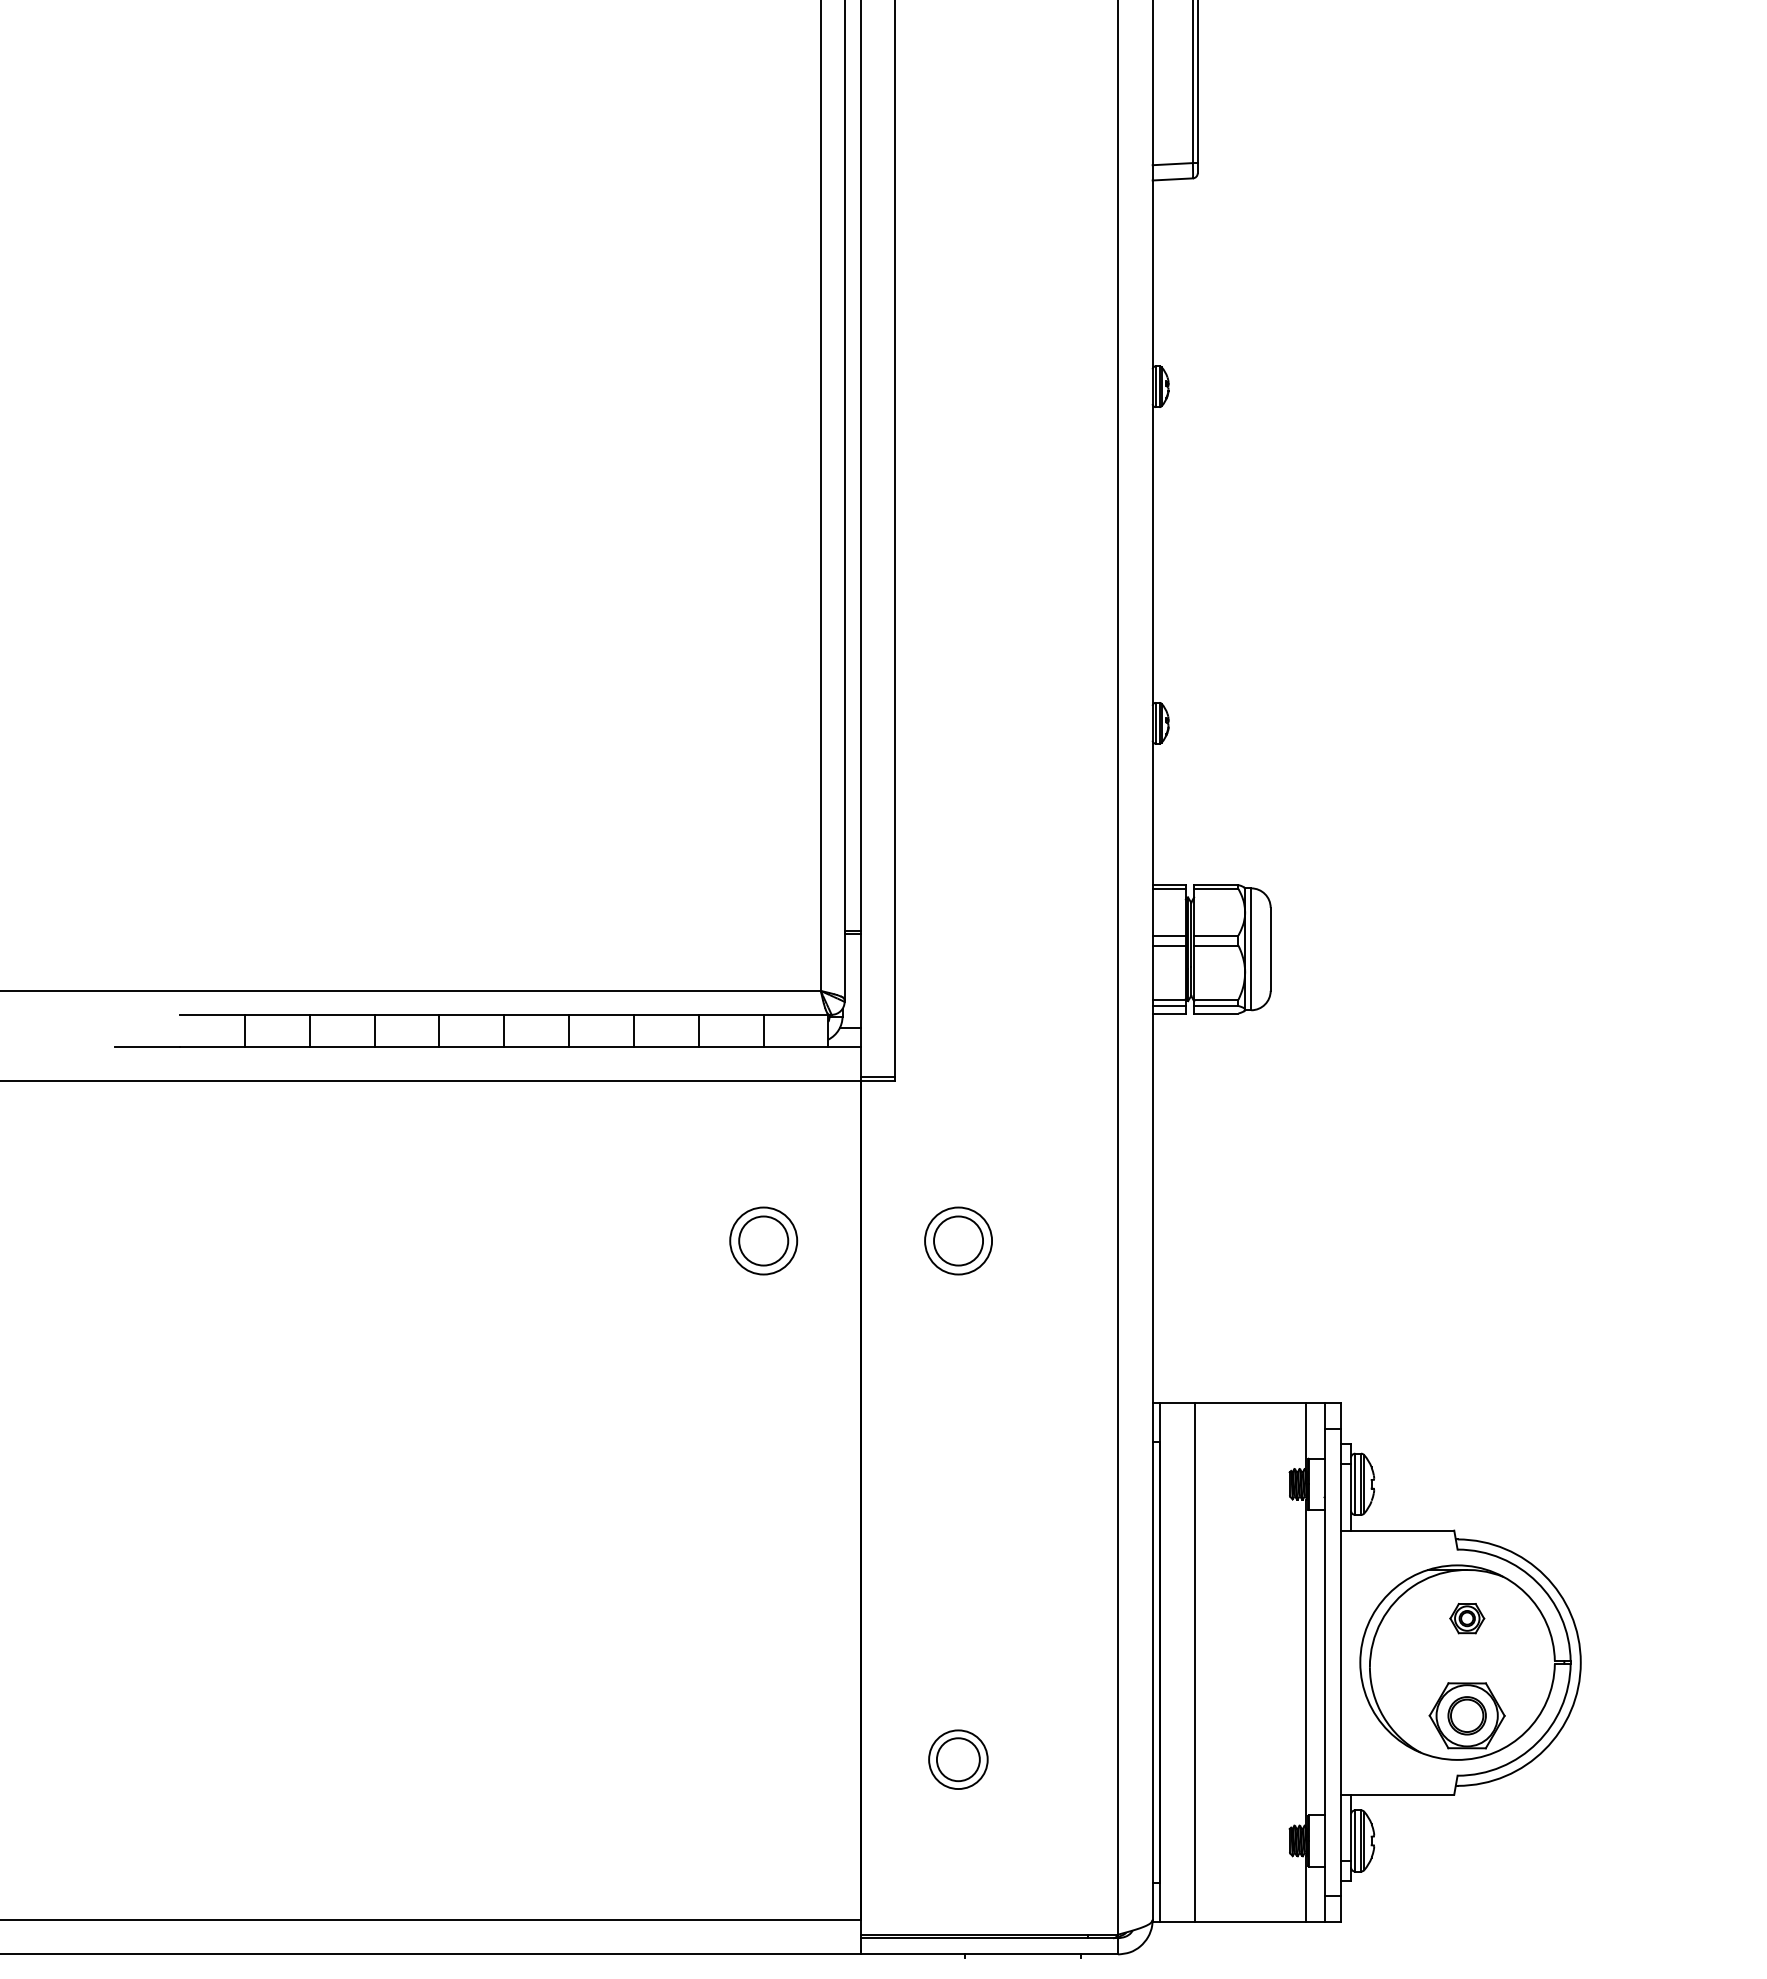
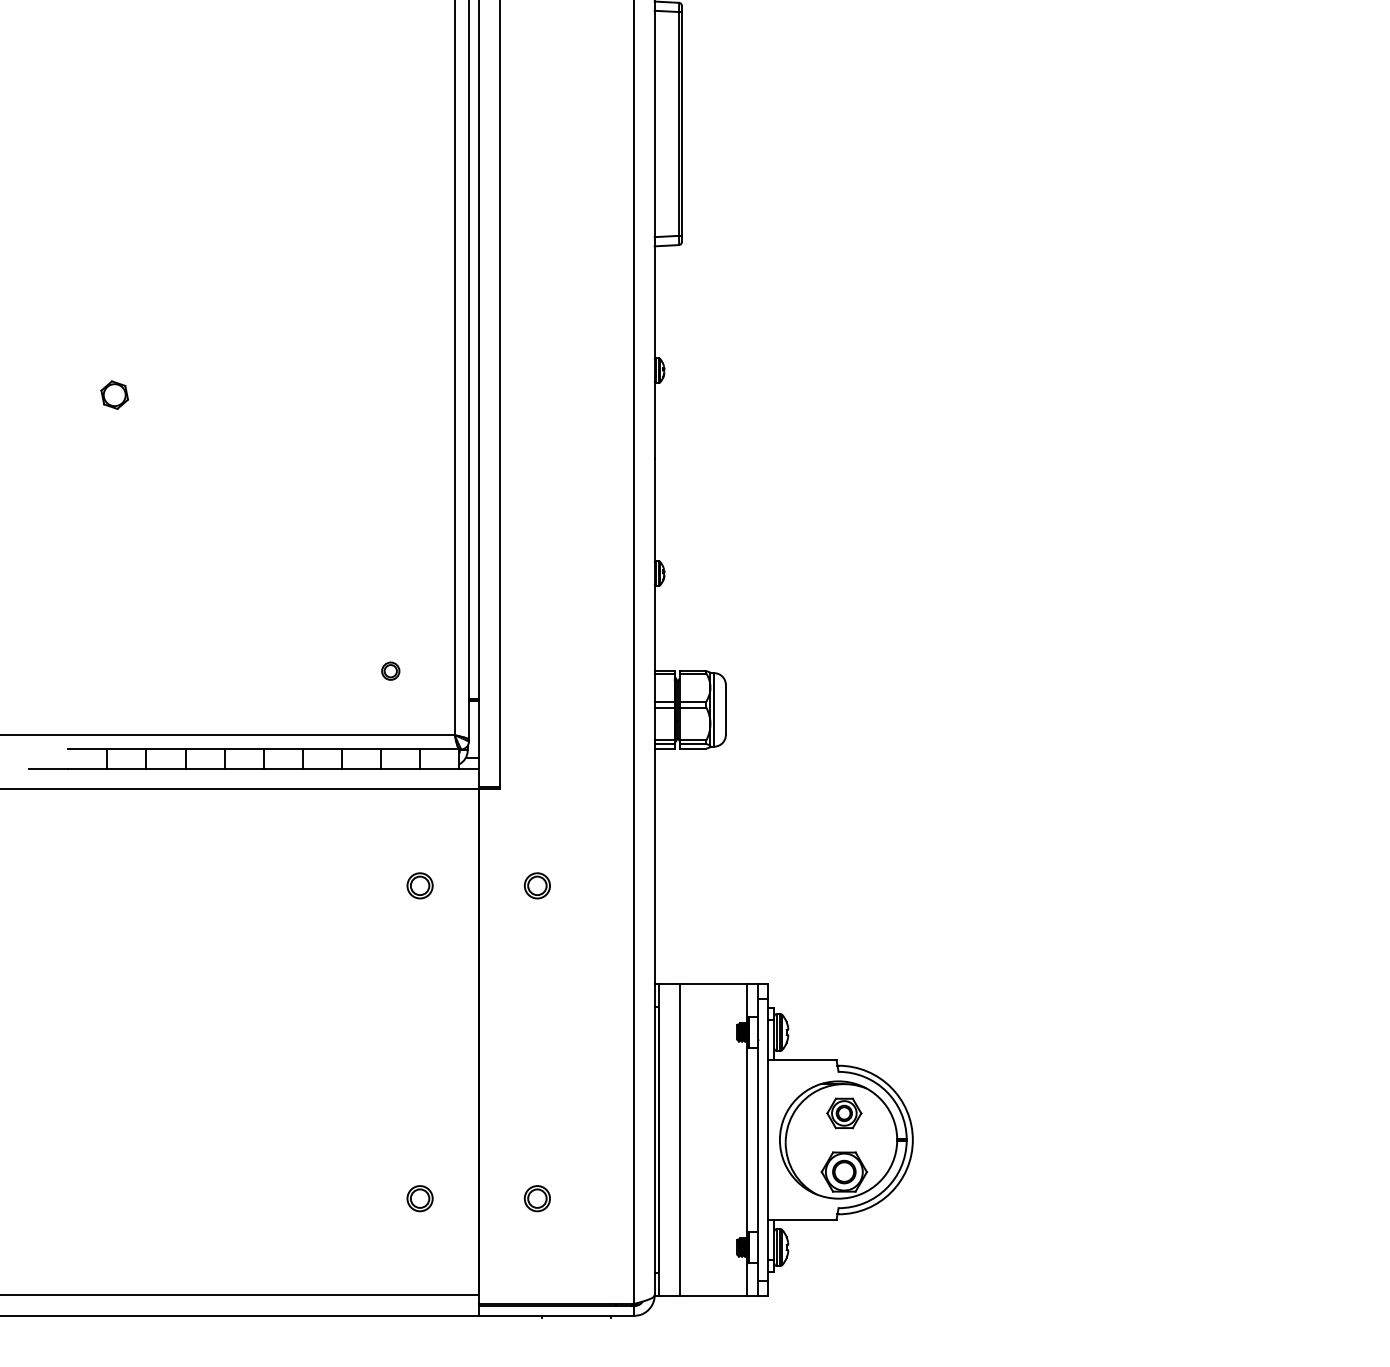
part: (256, 426) -> (114, 394), added
part: (714, 883) -> (390, 670), added
part: (762, 1240) -> (419, 885), size x0.62
part: (956, 1240) -> (536, 885), size x0.62
part: (1467, 1618) -> (844, 1113), size x1.67
part: (762, 1759) -> (419, 1198), added
part: (956, 1759) -> (536, 1198), size x0.71

